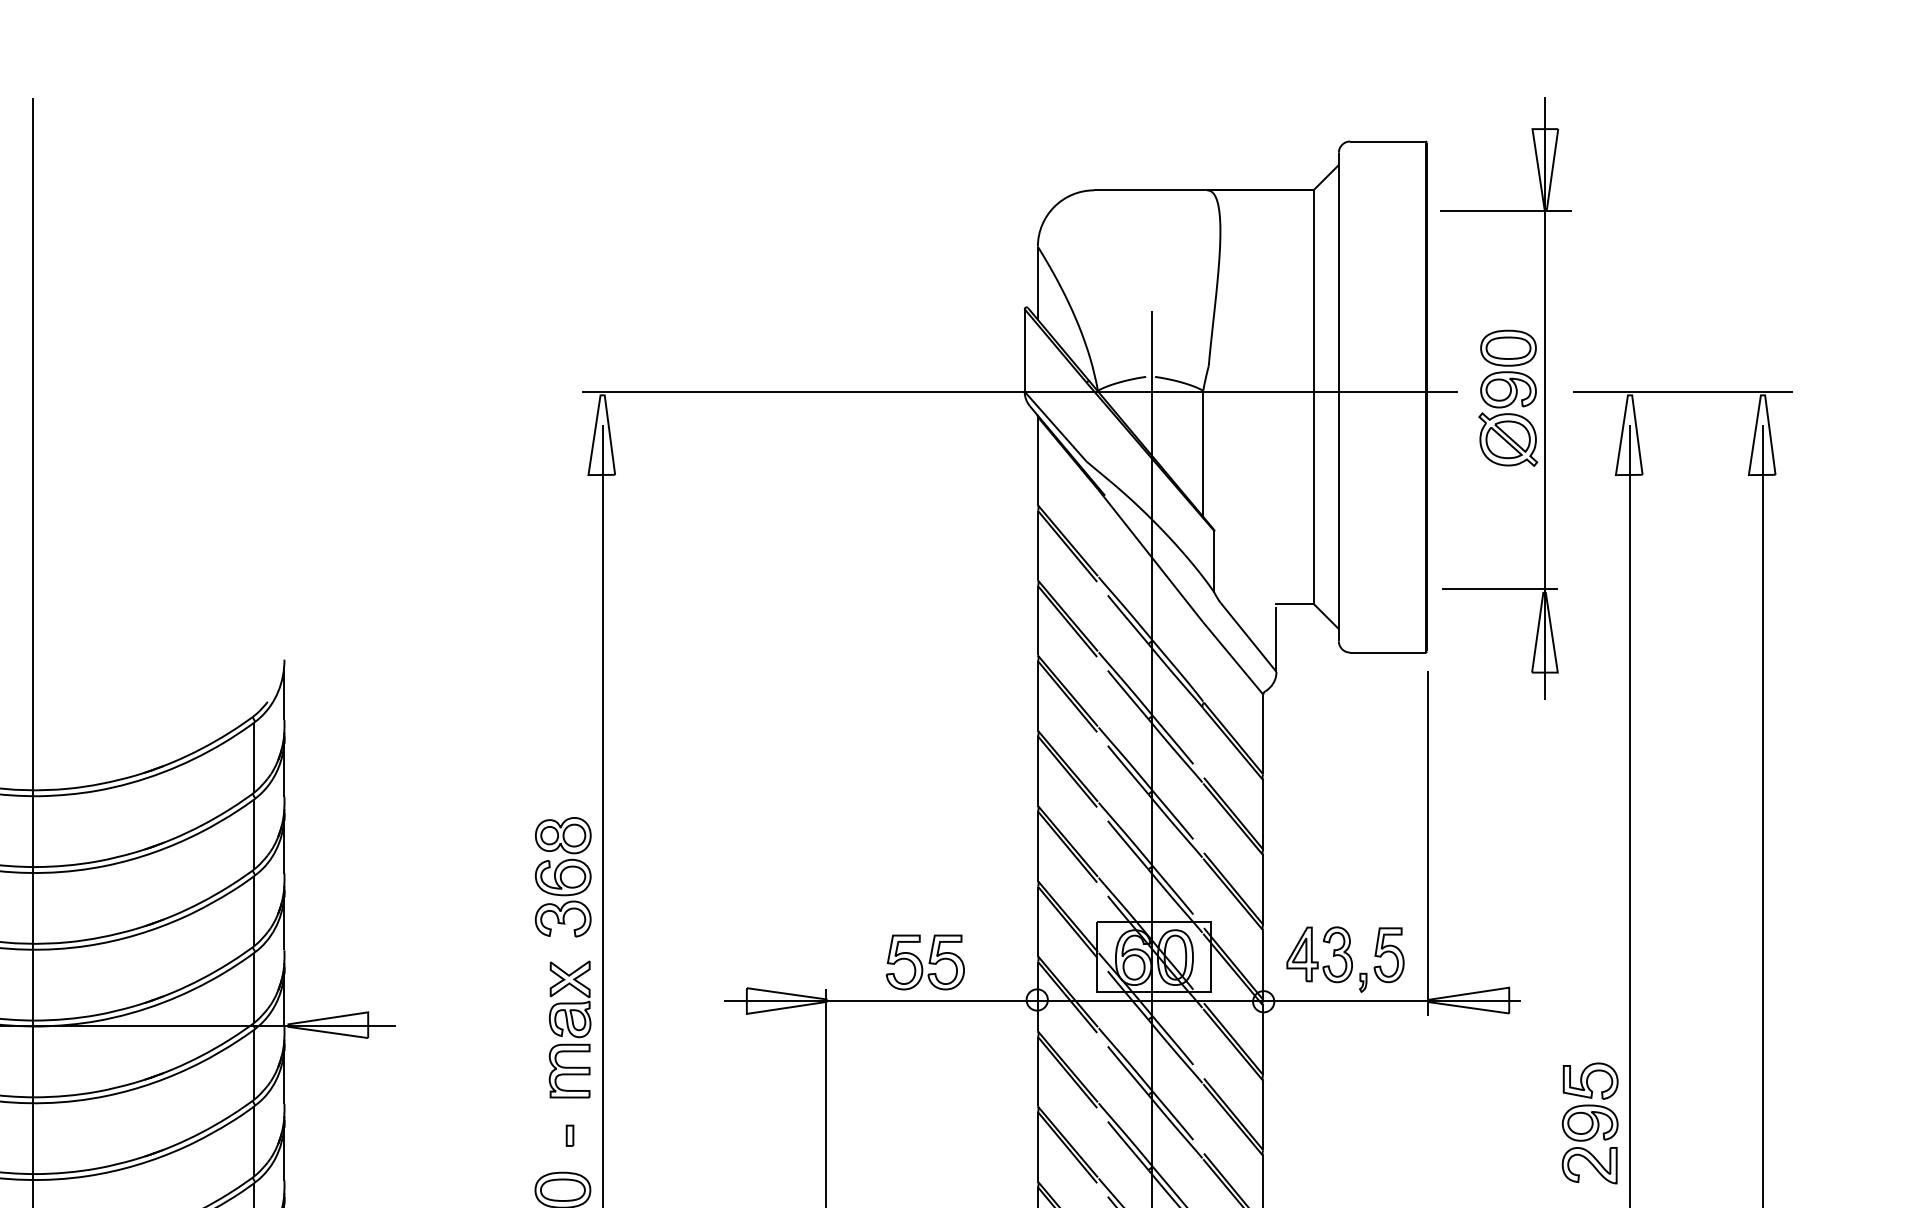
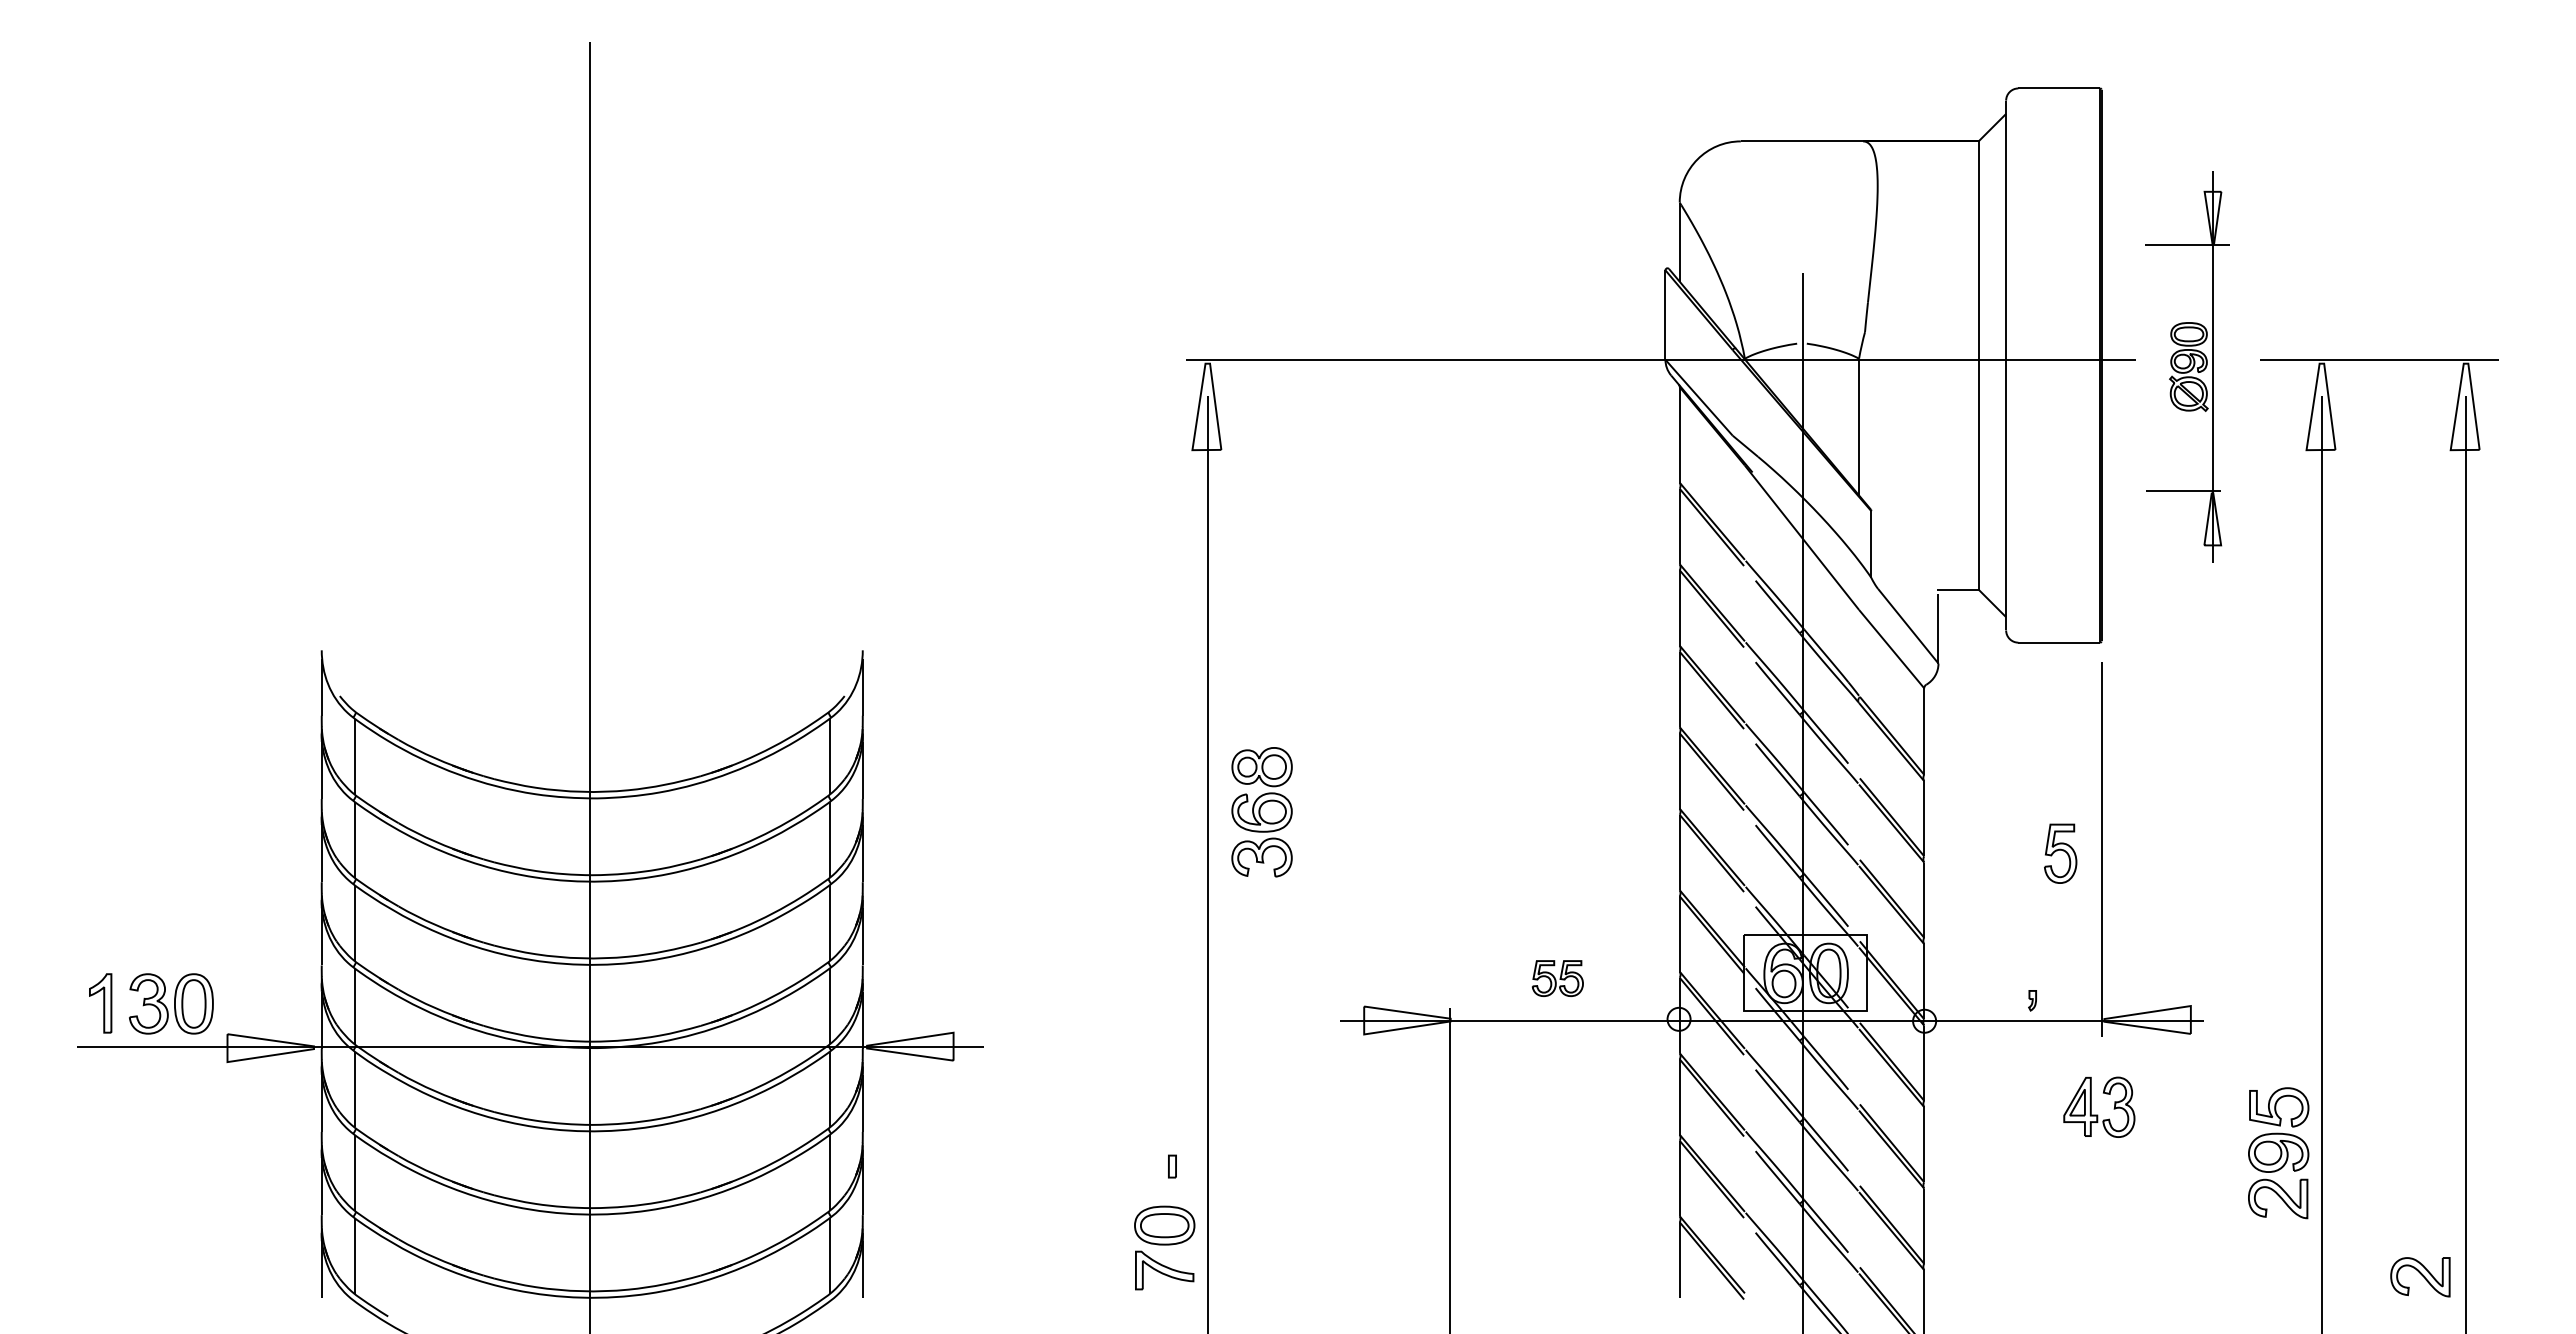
part: (1506, 397) -> (2187, 366), size x0.6
part: (562, 877) -> (1261, 812), moved
part: (1312, 954) -> (2091, 1106), moved
part: (1389, 954) -> (2060, 853), moved
part: (925, 962) -> (1557, 978), size x0.6
part: (570, 1028) -> (1172, 1050), removed

